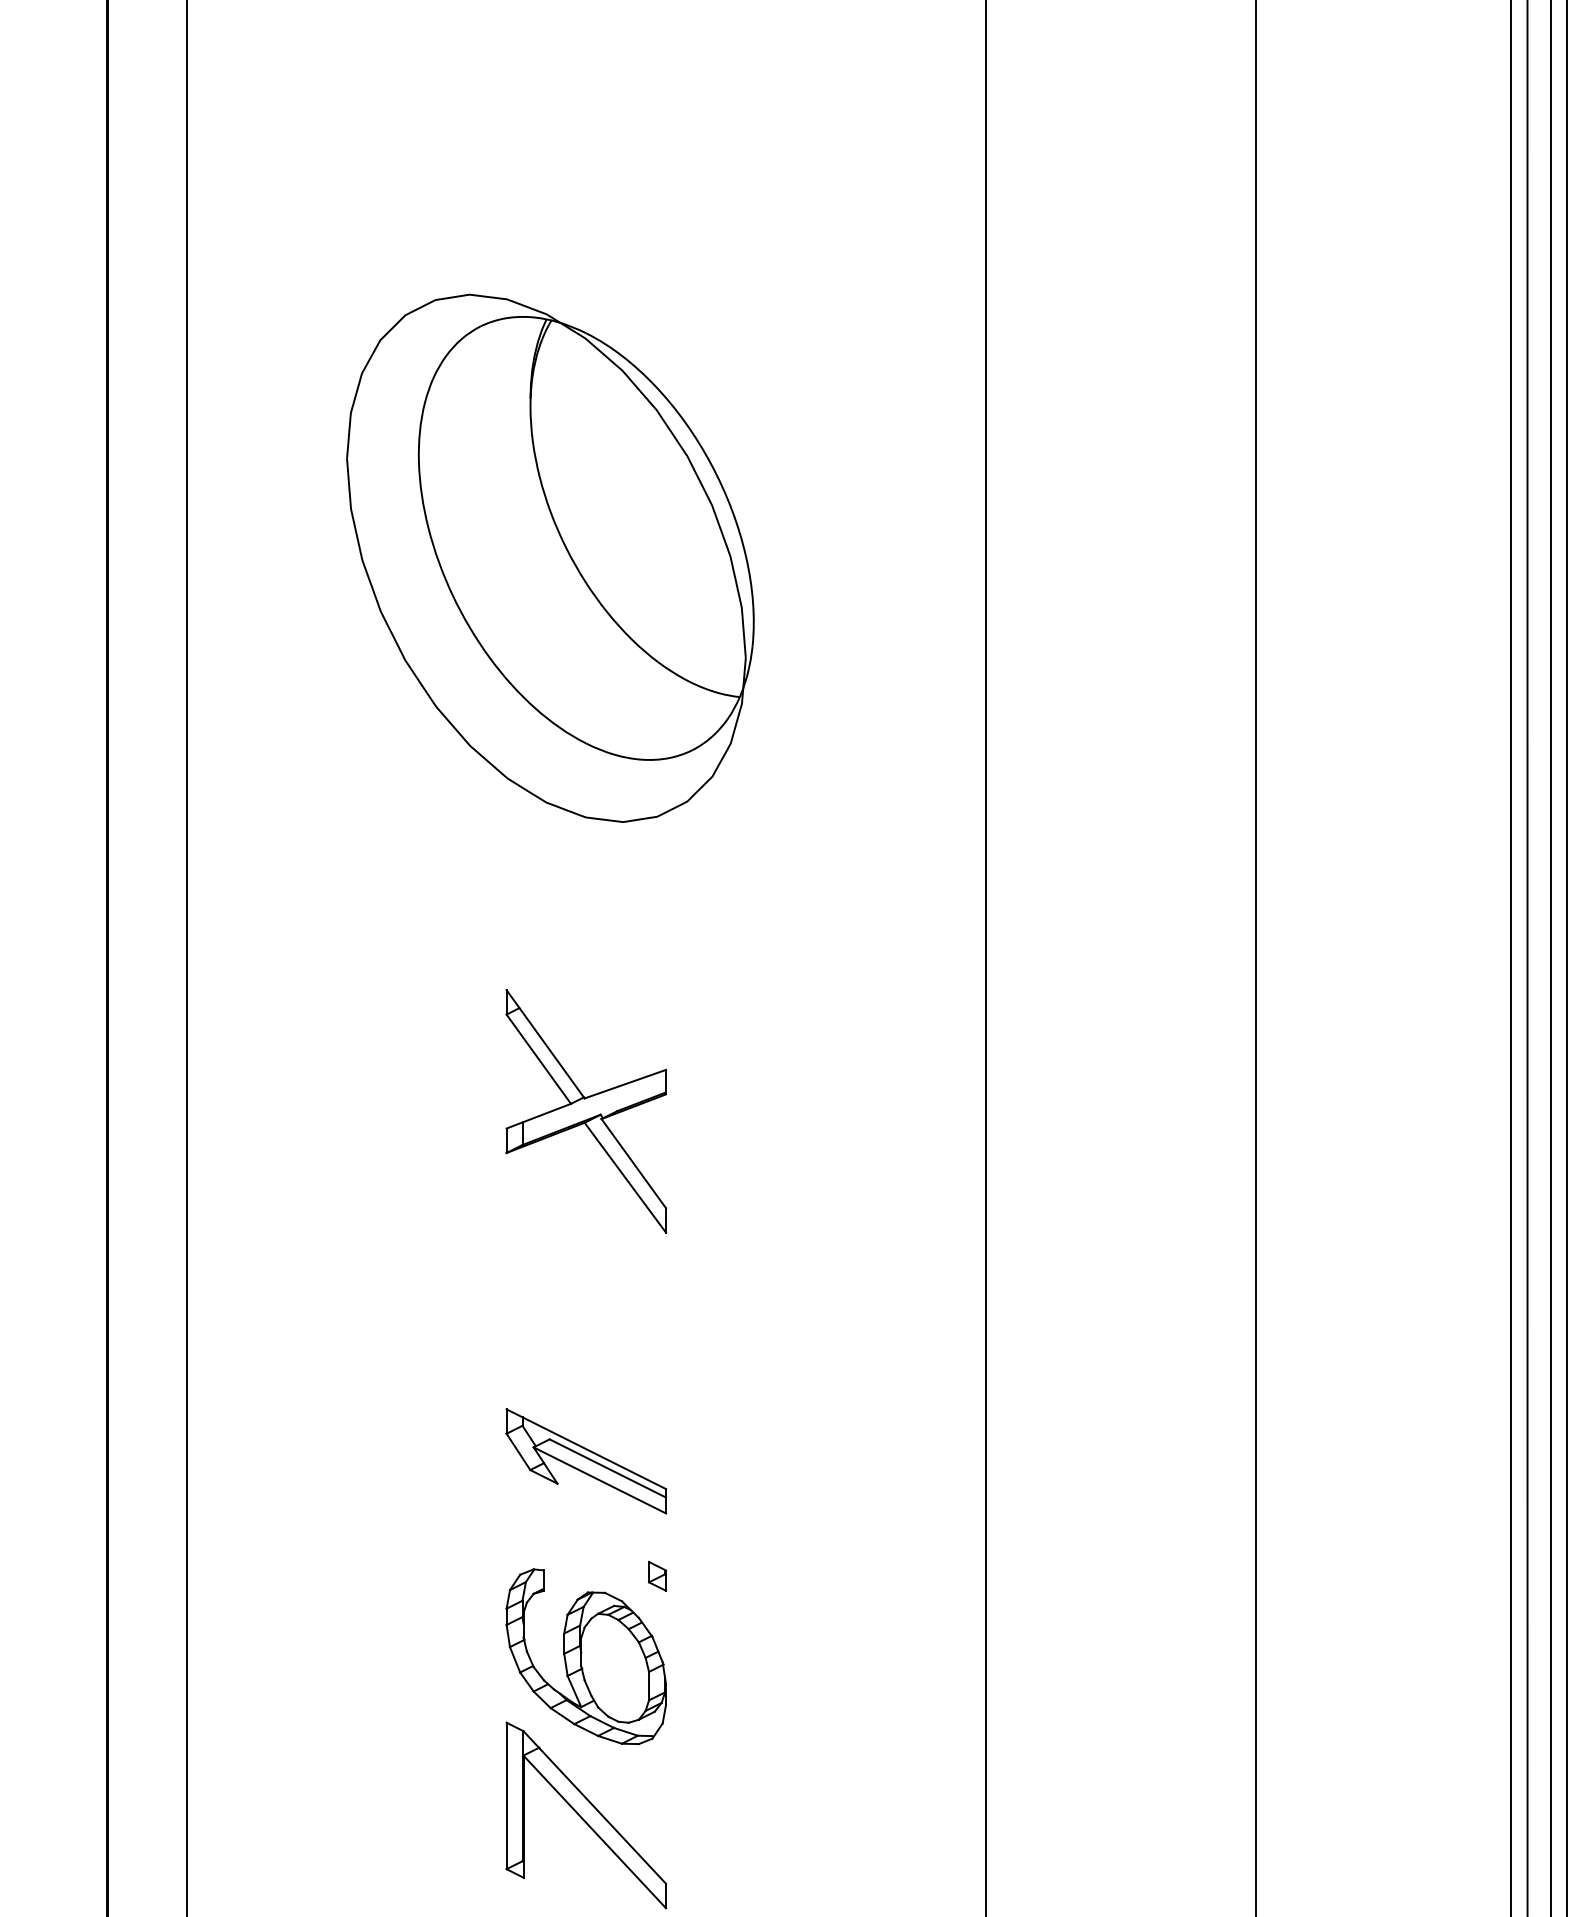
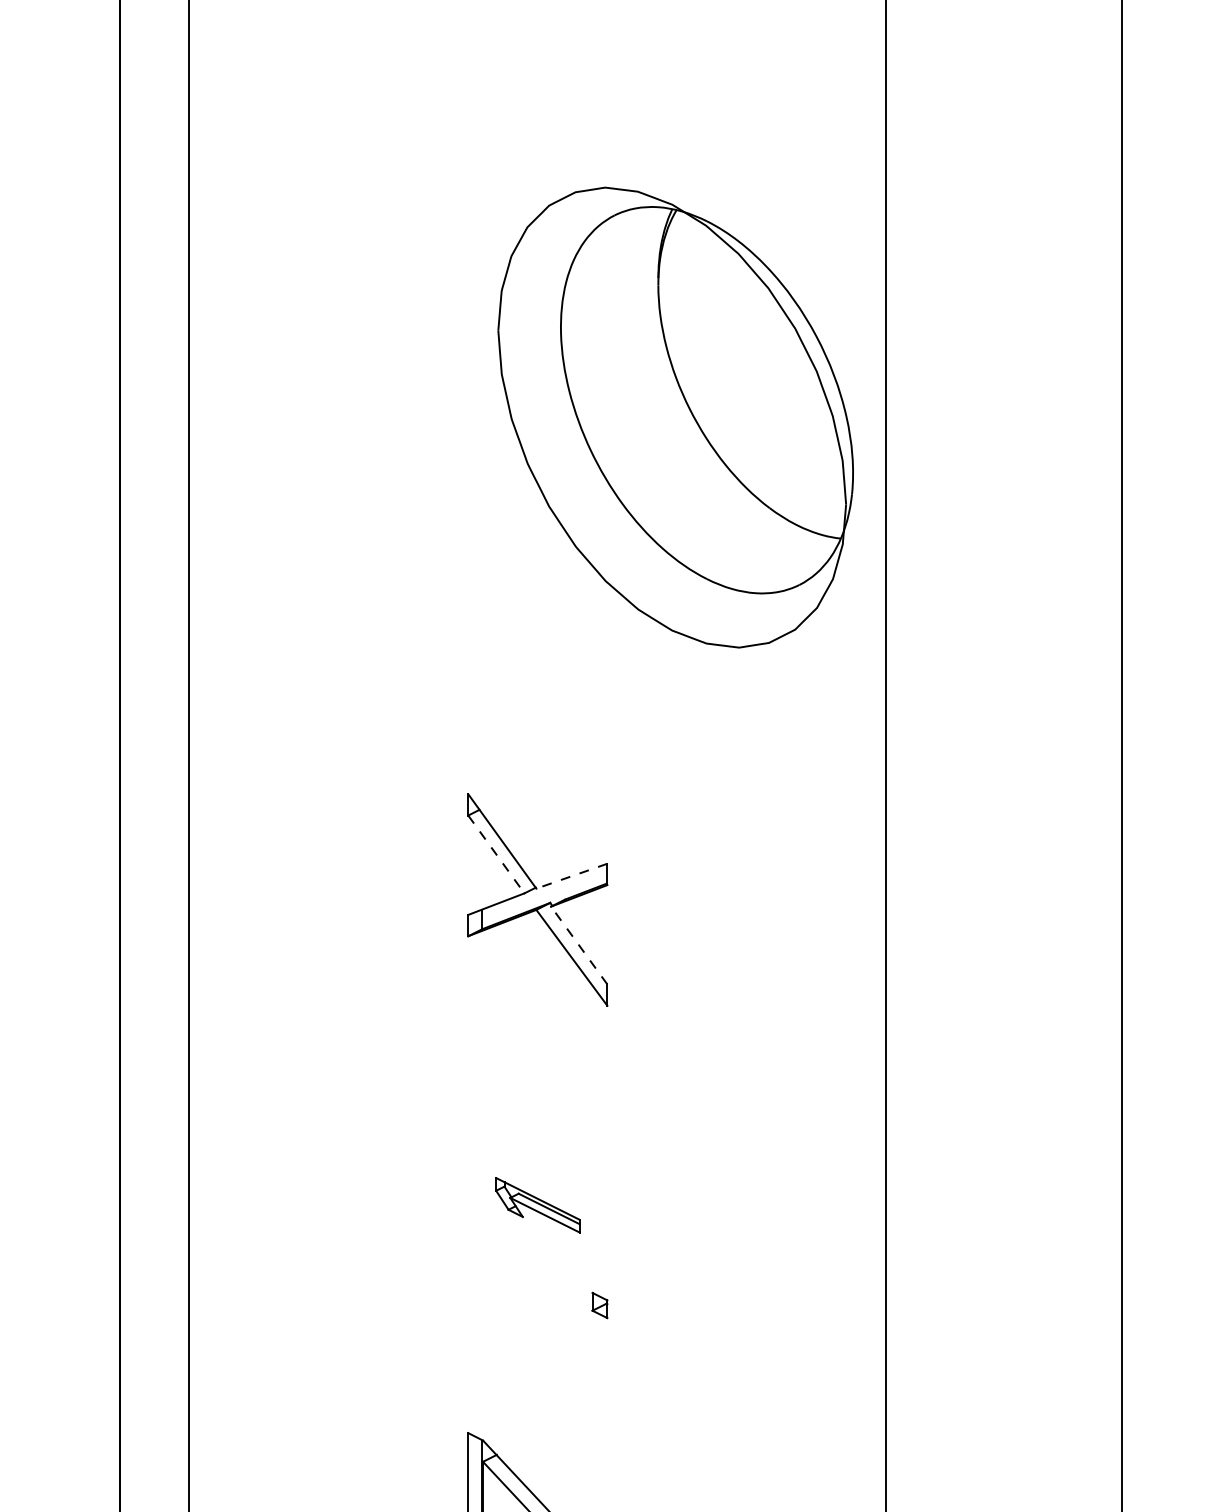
part: (550, 557) -> (675, 416), moved
line: (539, 1059) -> (496, 854), solid -> dashed
line: (624, 1084) -> (571, 876), solid -> dashed
line: (633, 1163) -> (578, 945), solid -> dashed
part: (586, 1461) -> (537, 1205), size x0.6
part: (585, 1656) -> (537, 1375), removed

